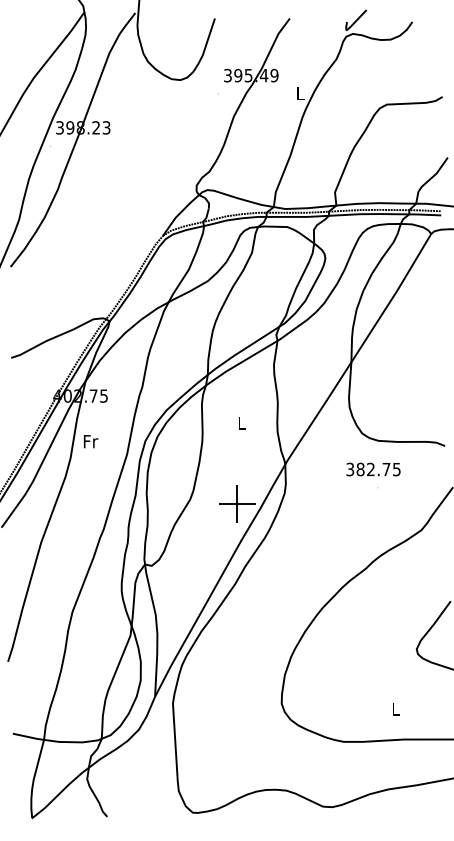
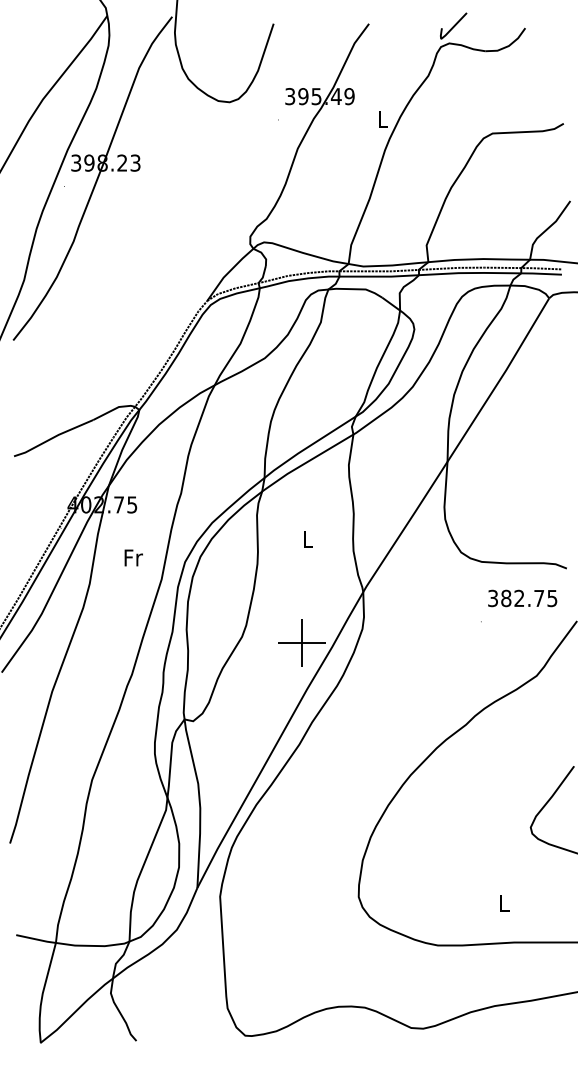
text: (90, 441) -> (133, 557), moved
text: (373, 469) -> (522, 598), moved

